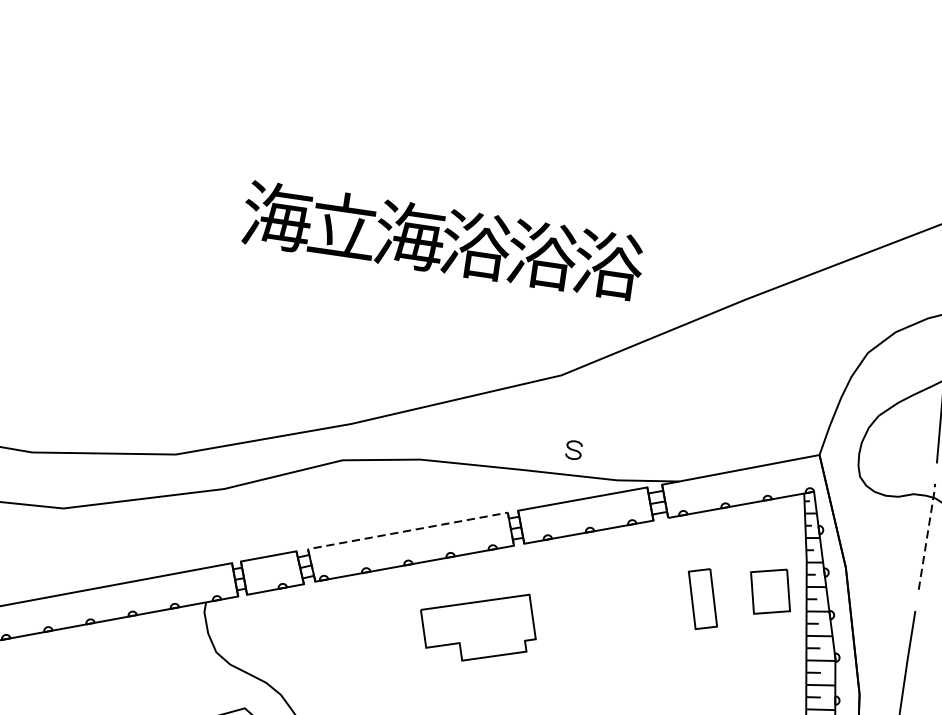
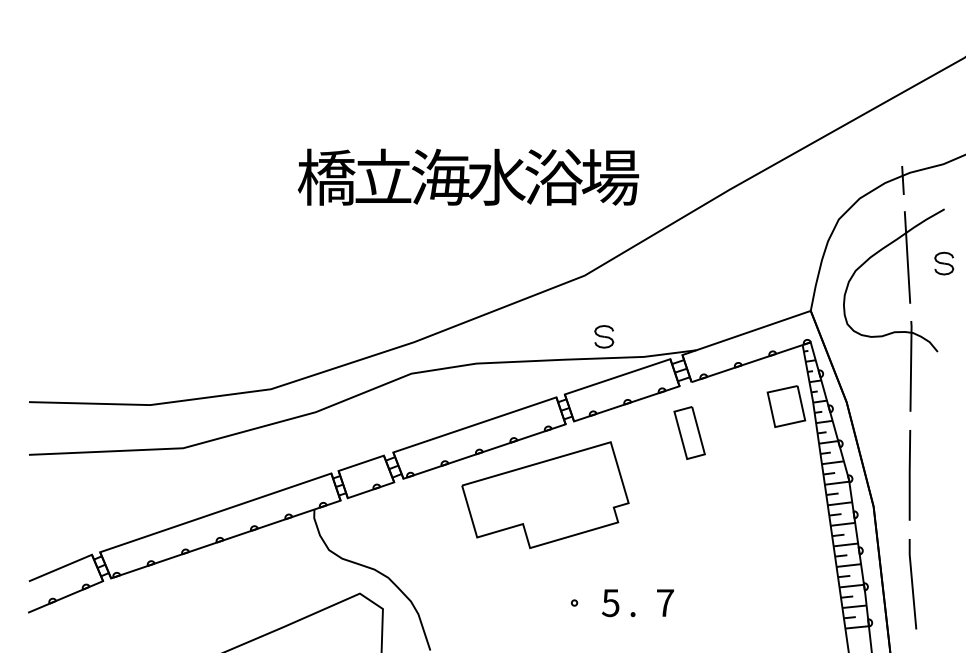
text: (276, 215) -> (326, 176), 海 -> 橋
text: (475, 244) -> (496, 176), 浴 -> 水
text: (608, 265) -> (610, 177), 浴 -> 場
part: (574, 449) -> (604, 336), size x1.43
line: (408, 530) -> (475, 424), dashed -> solid
line: (927, 535) -> (911, 365), dashed -> solid
part: (770, 591) -> (786, 406), moved
part: (702, 598) -> (689, 432), moved
part: (478, 625) -> (545, 495), size x1.67

